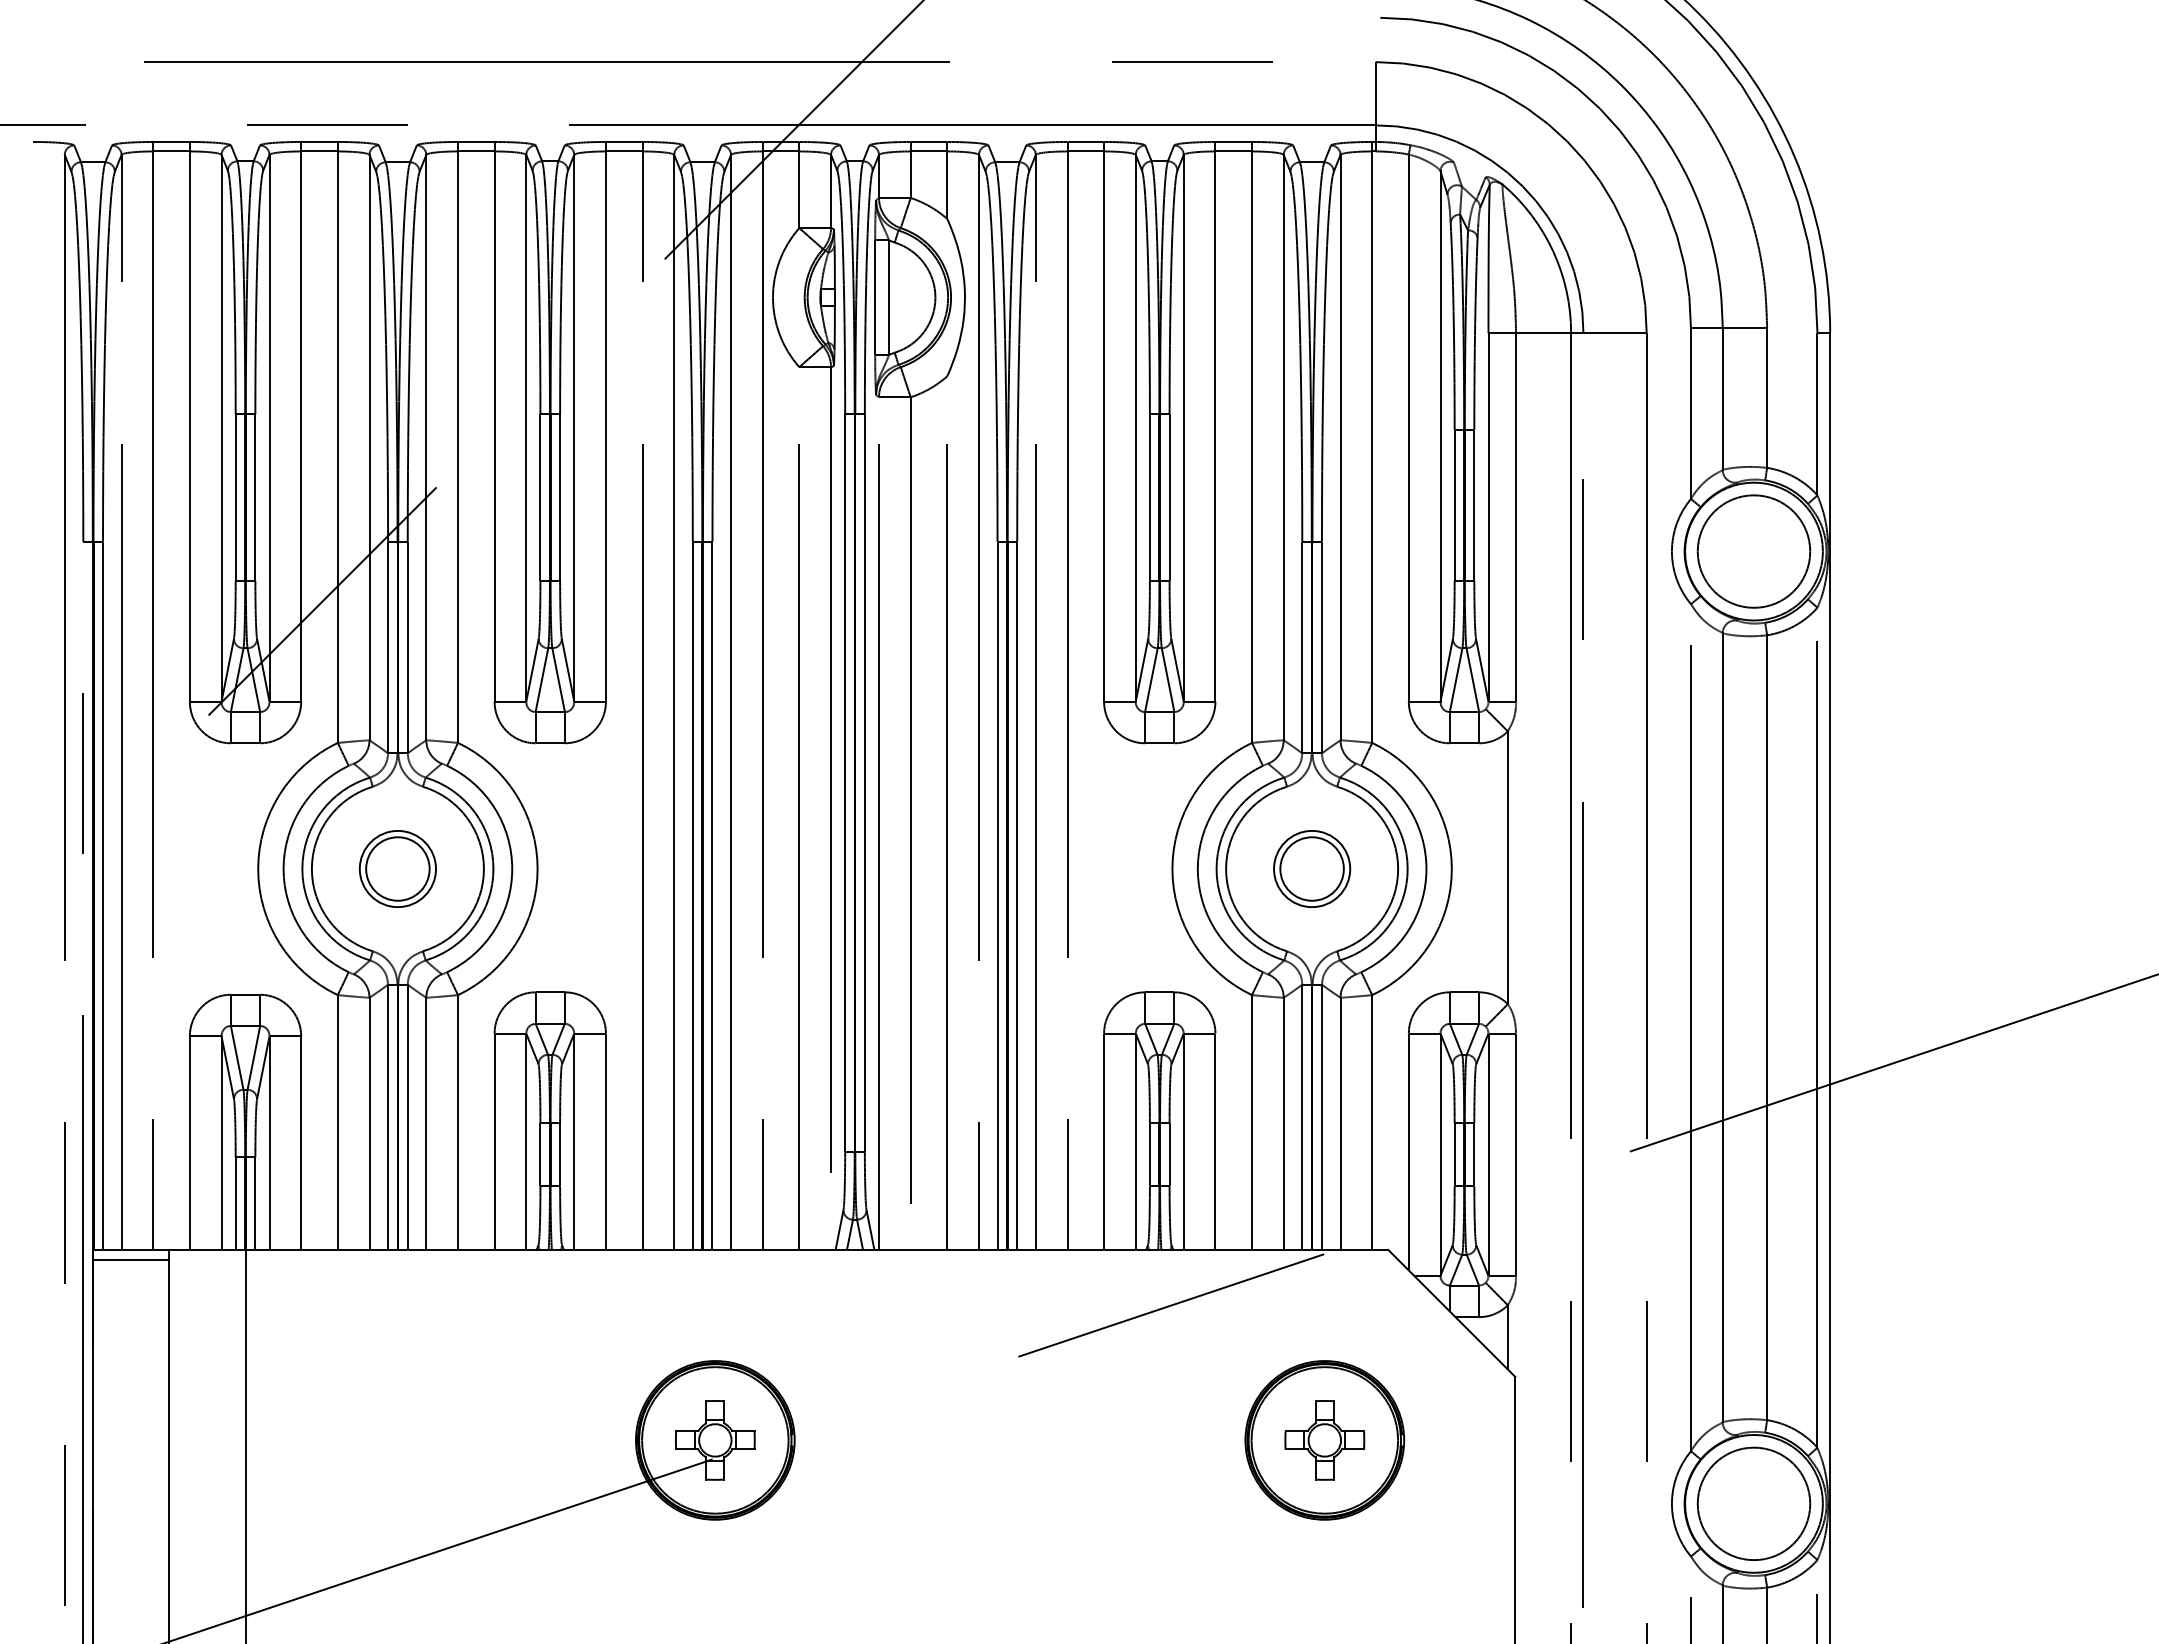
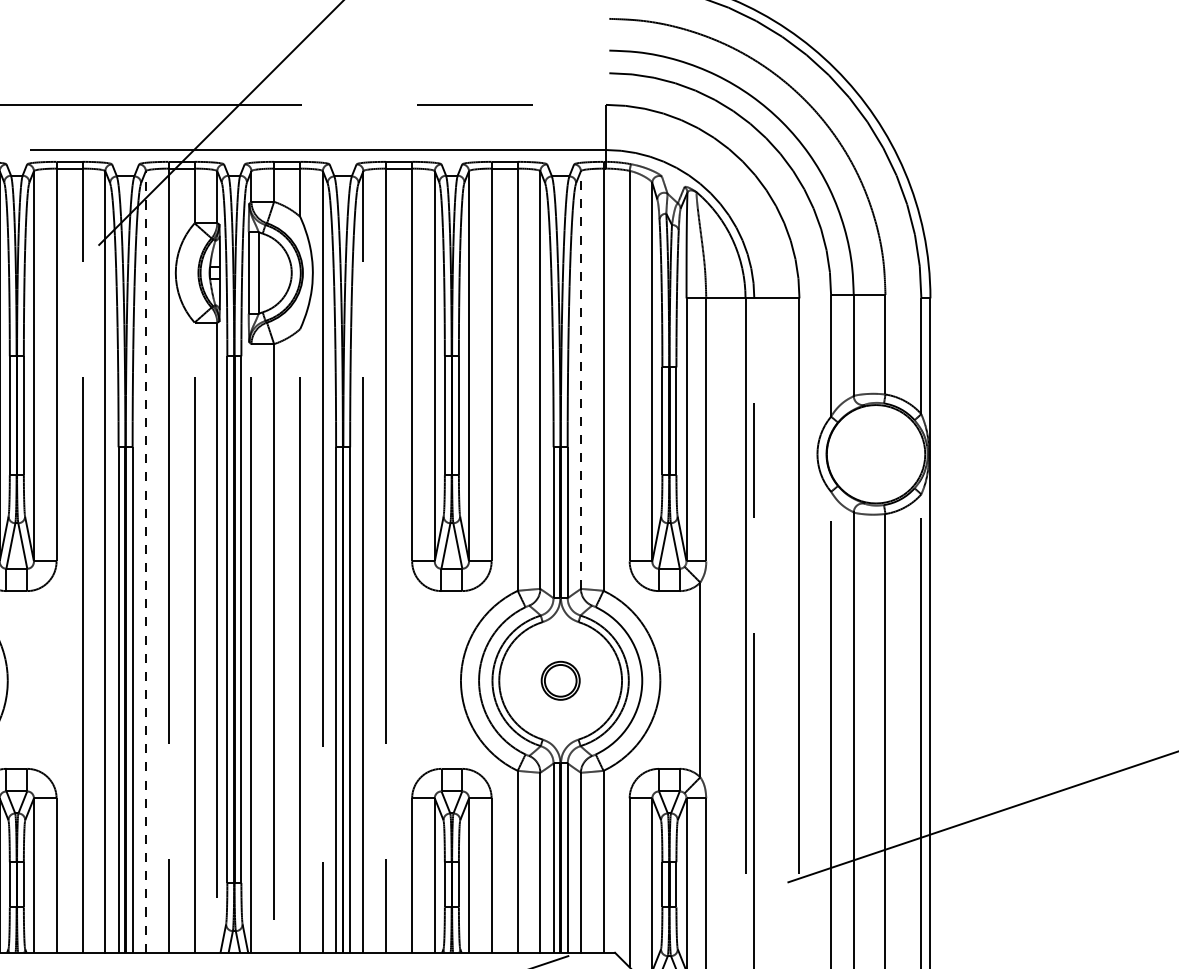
line: (1340, 447) -> (580, 379), solid -> dashed
circle: (1753, 551) -> (875, 454), removed
line: (731, 702) -> (146, 561), solid -> dashed
part: (1312, 868) -> (560, 680), size x0.7

